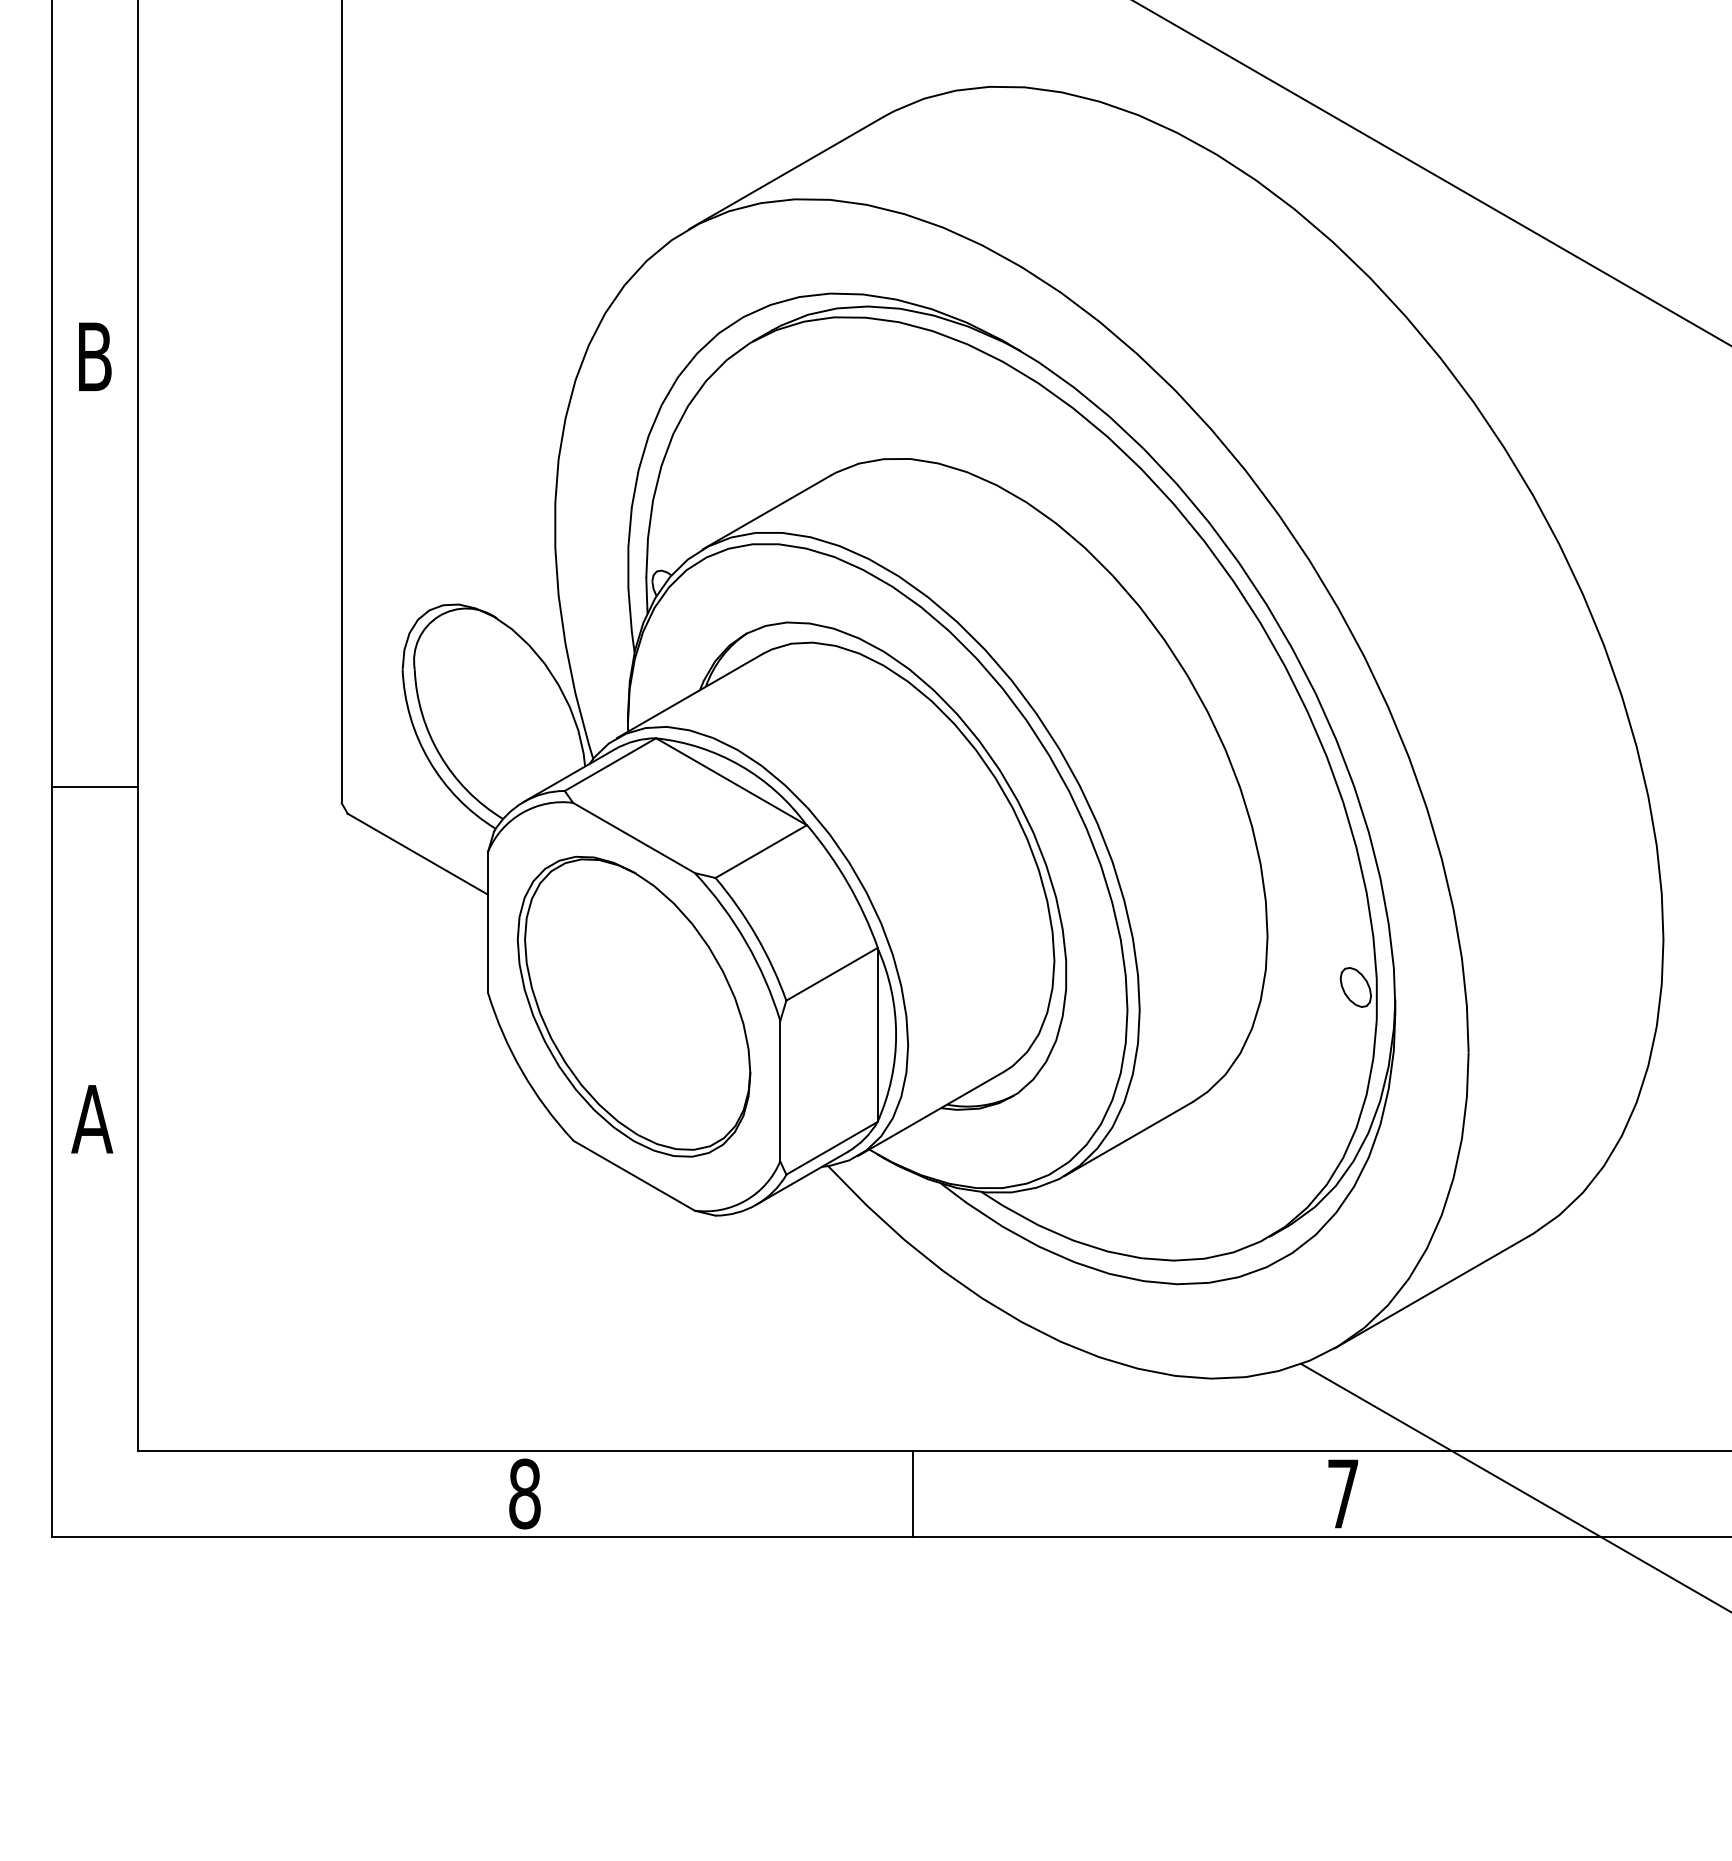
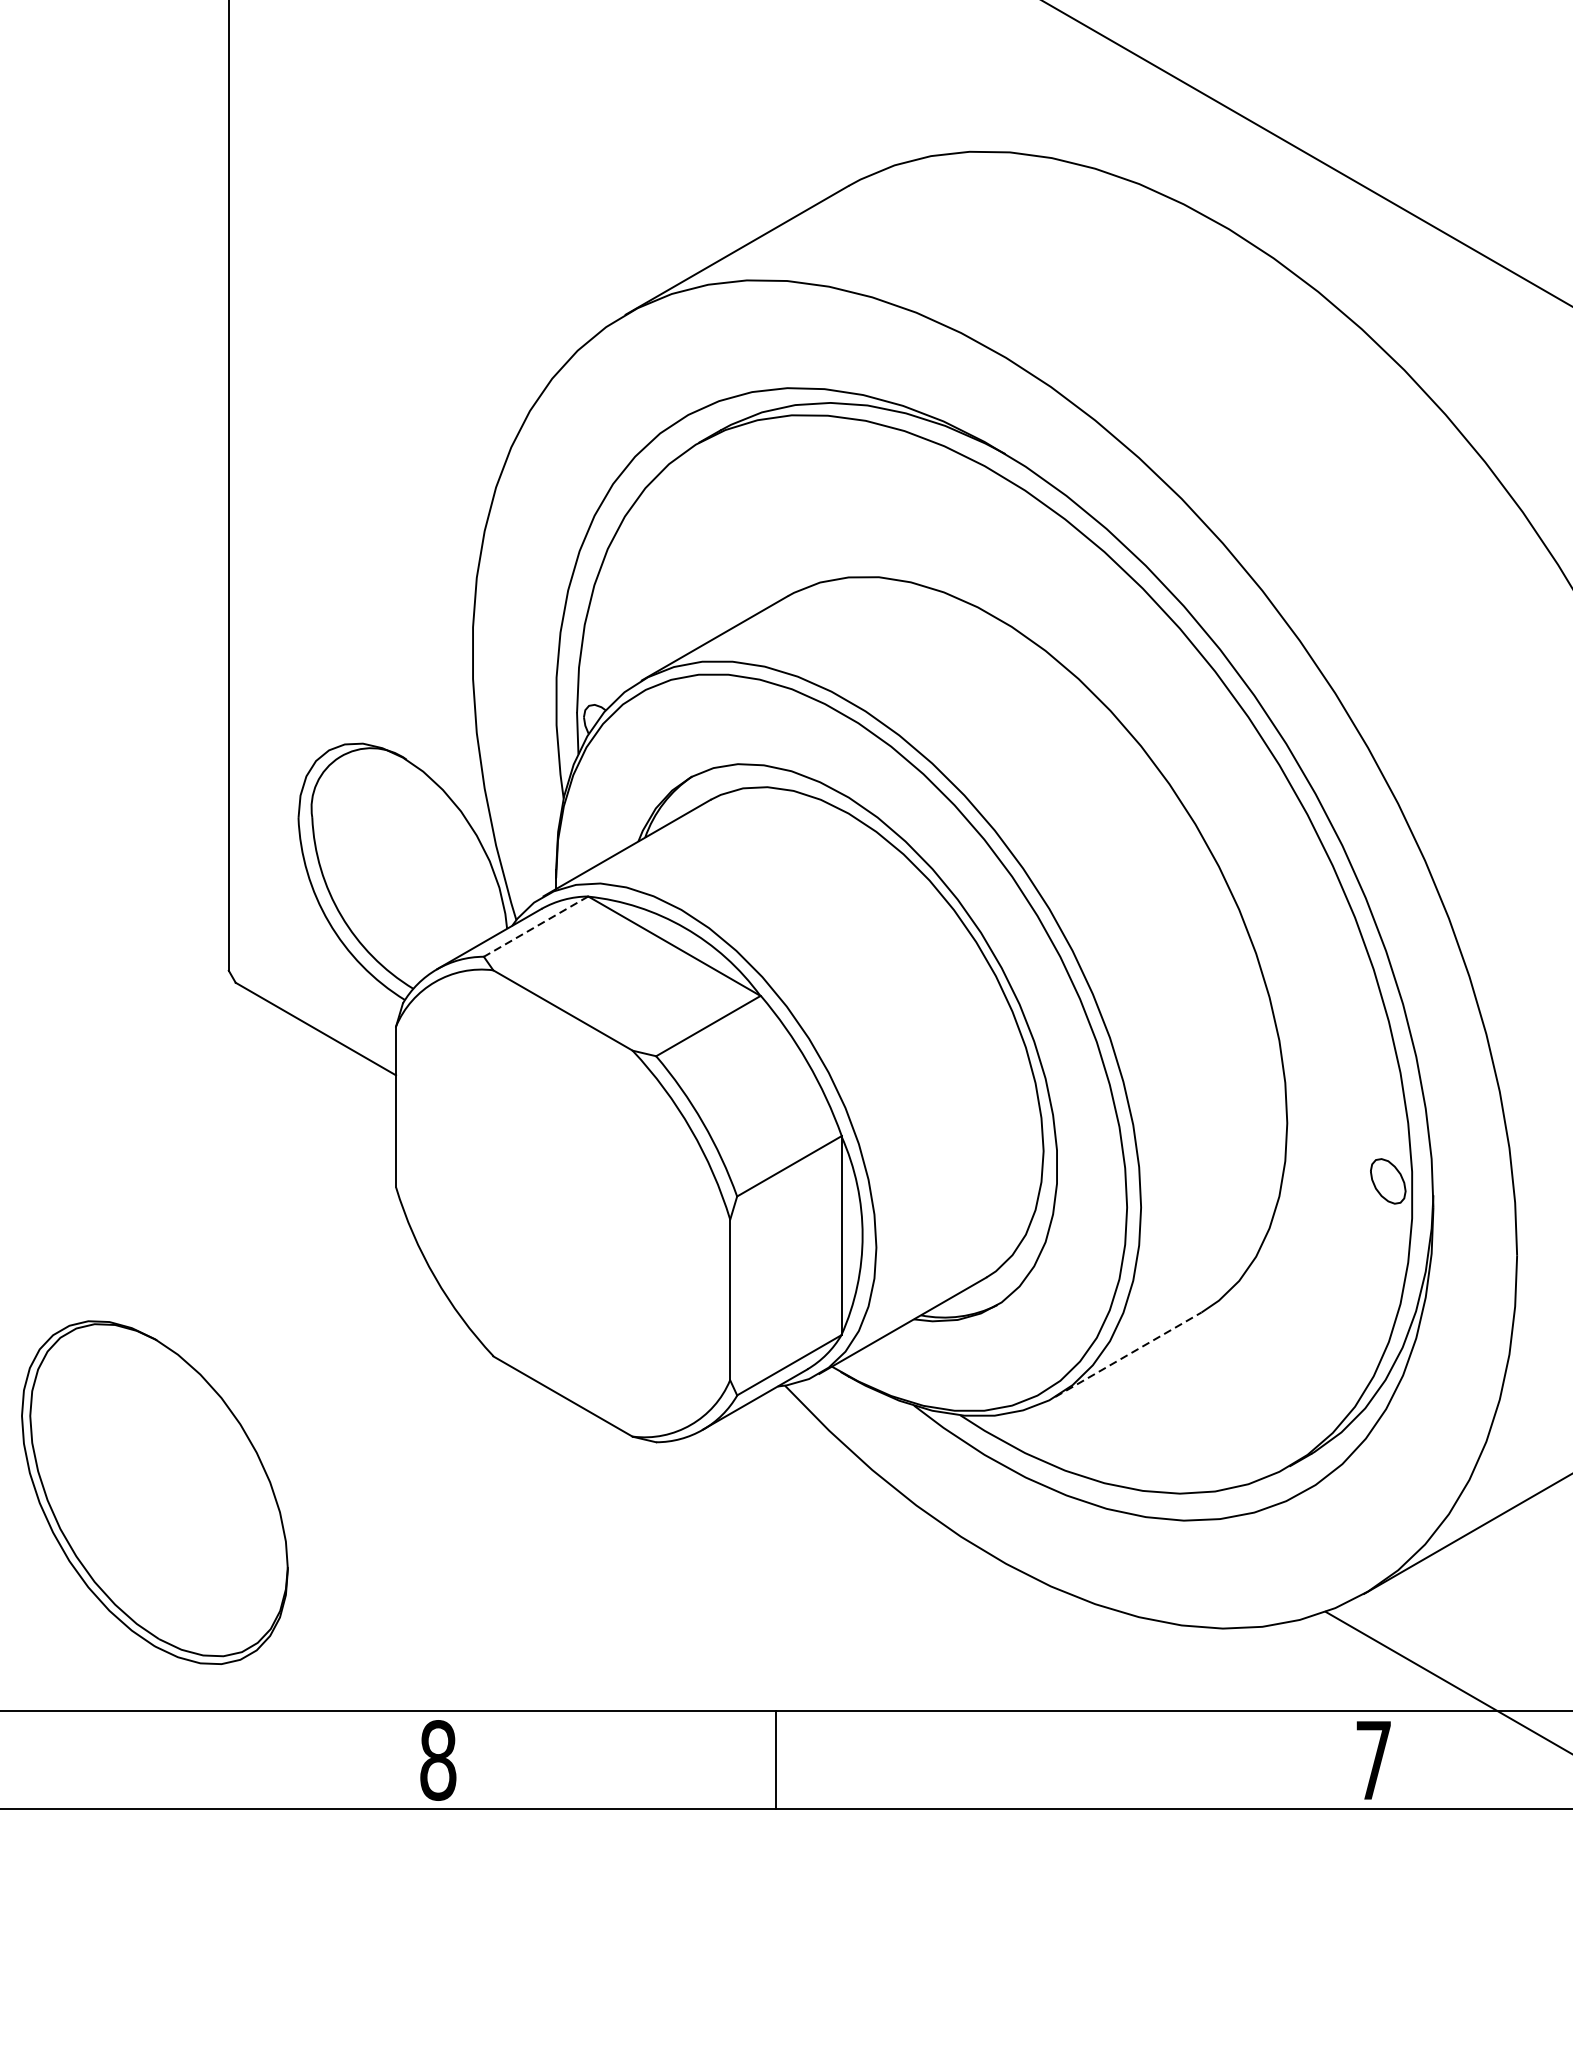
line: (610, 764) -> (536, 926), solid -> dashed
part: (633, 1006) -> (154, 1492), moved
line: (1128, 1139) -> (1128, 1355), solid -> dashed
line: (913, 1493) -> (776, 1759), moved

